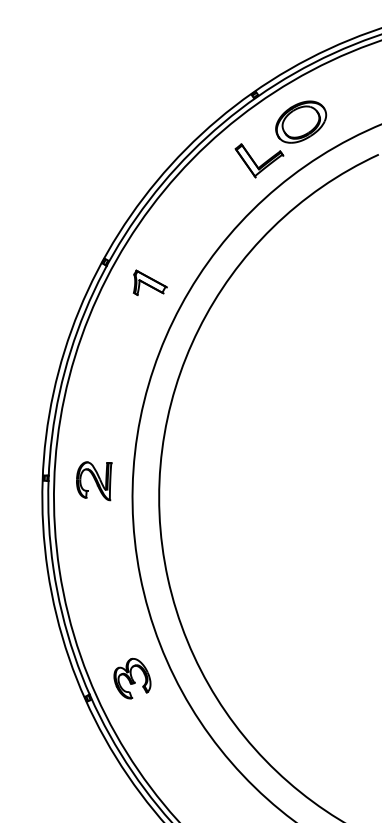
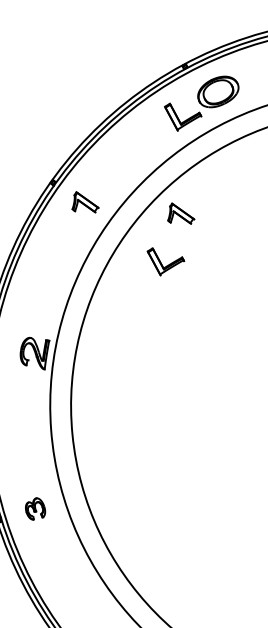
part: (272, 282) -> (181, 214), added
part: (259, 346) -> (165, 262), added
part: (94, 481) -> (34, 353), moved
part: (132, 678) -> (35, 509), size x0.7

